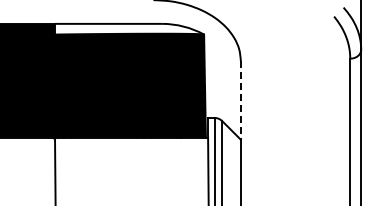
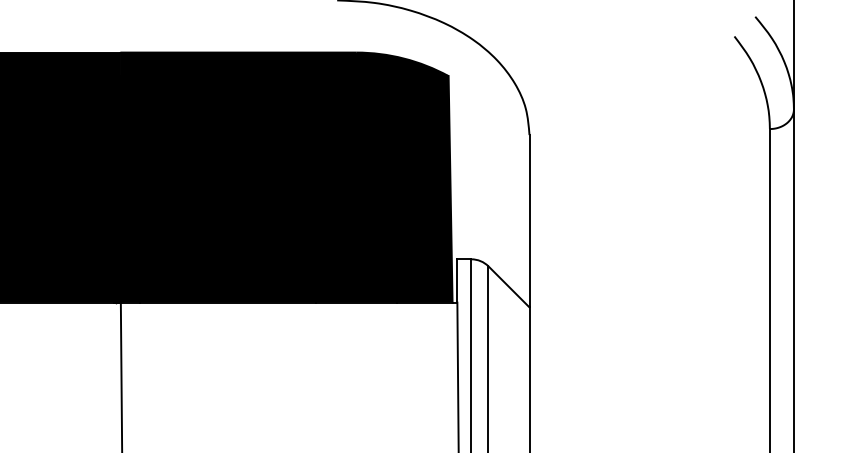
fill: (129, 28) -> (284, 62), added
line: (240, 101) -> (528, 223), dashed -> solid

